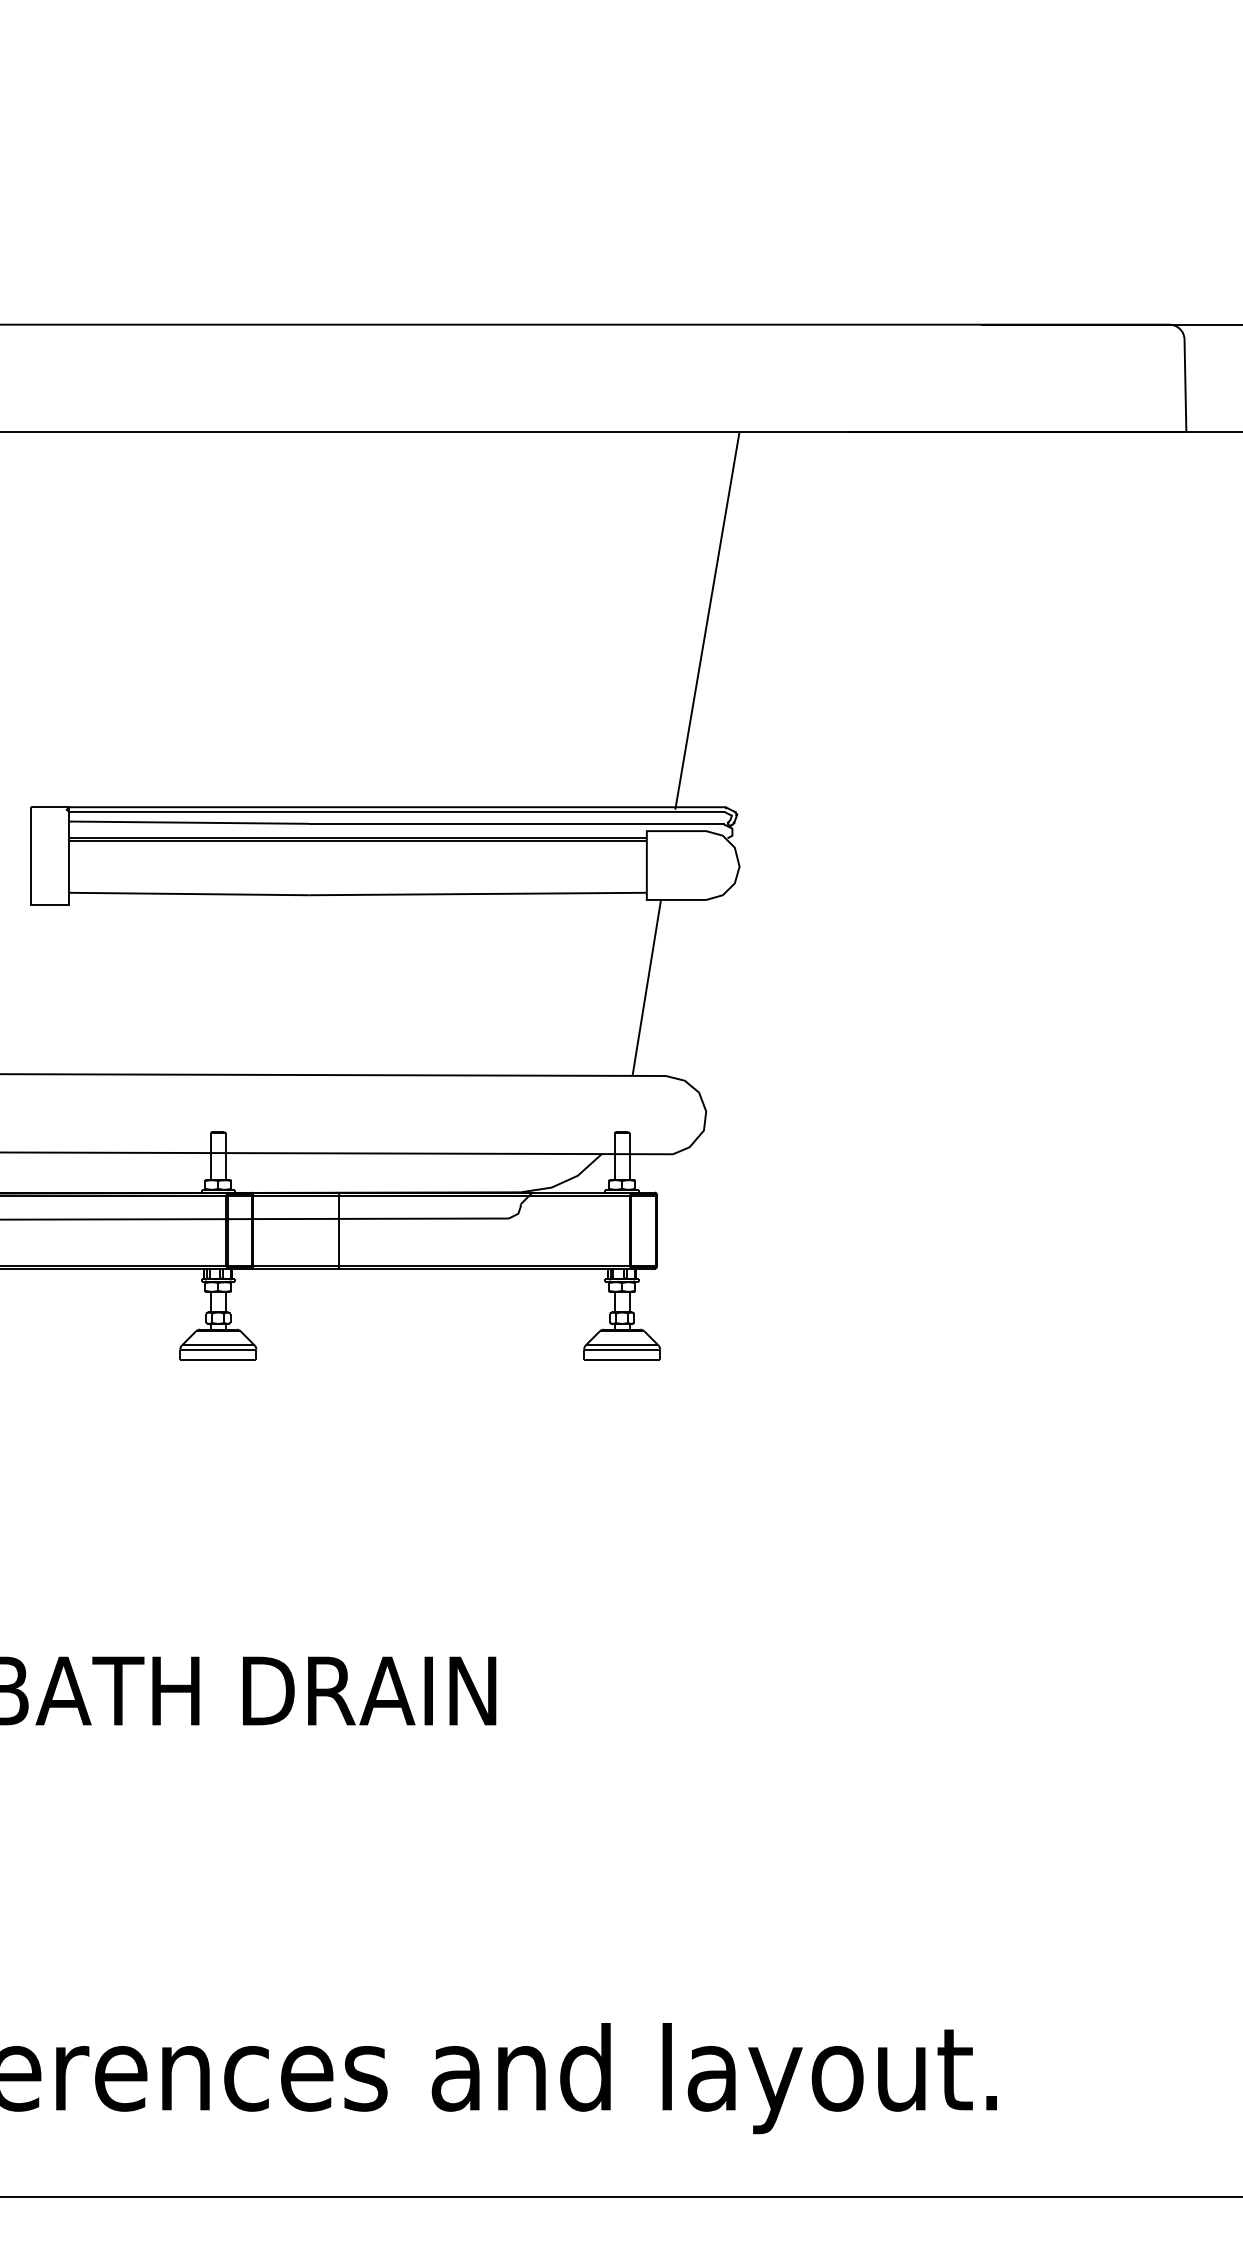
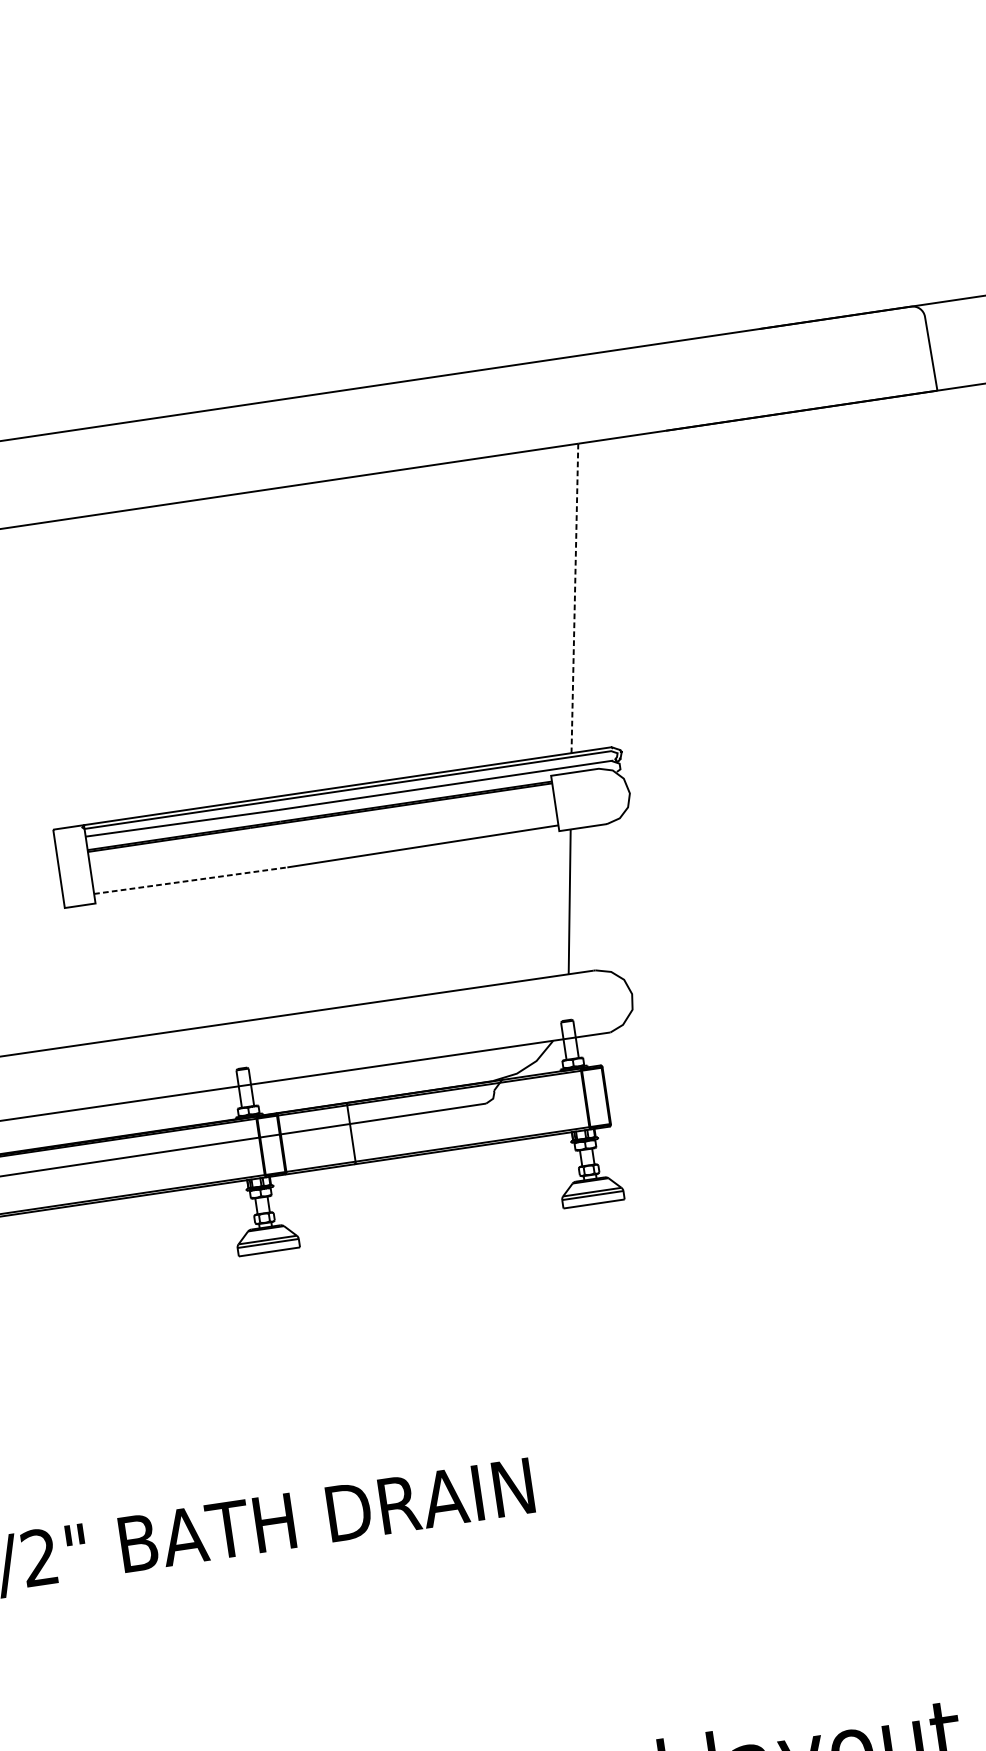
line: (707, 620) -> (574, 599), solid -> dashed
line: (189, 894) -> (191, 881), solid -> dashed

